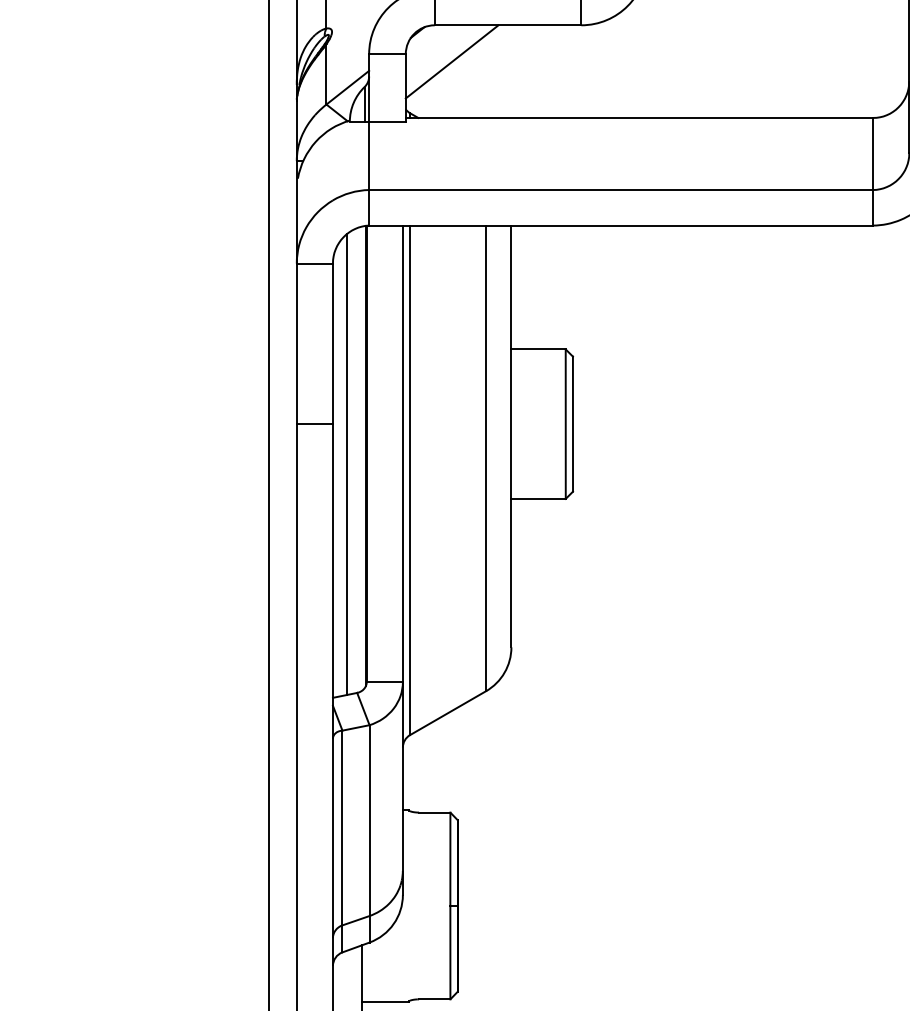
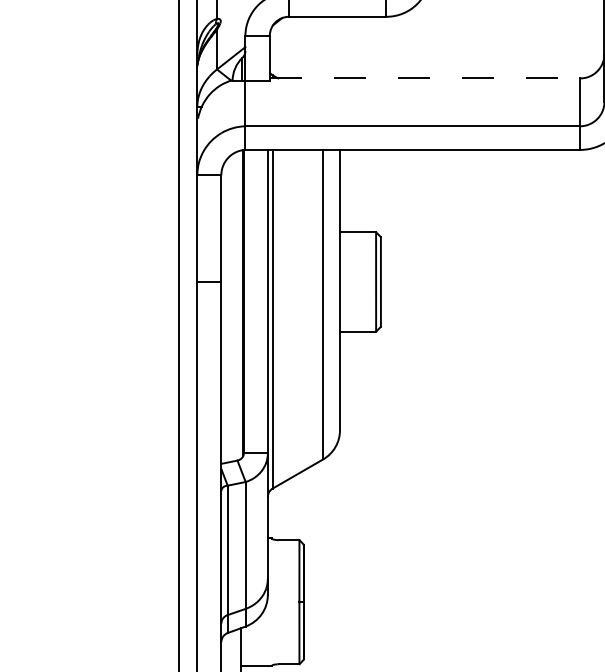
line: (451, 60) -> (300, 40), removed
line: (640, 118) -> (425, 78), solid -> dashed
line: (348, 464) -> (231, 308), removed

